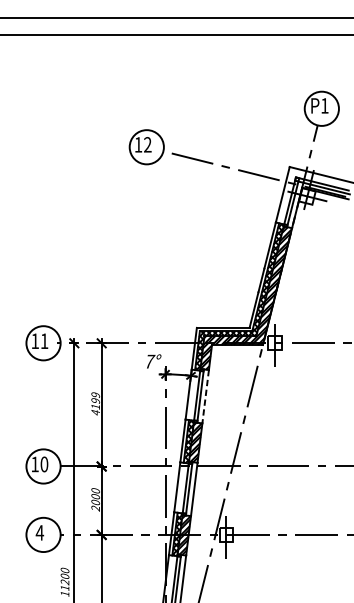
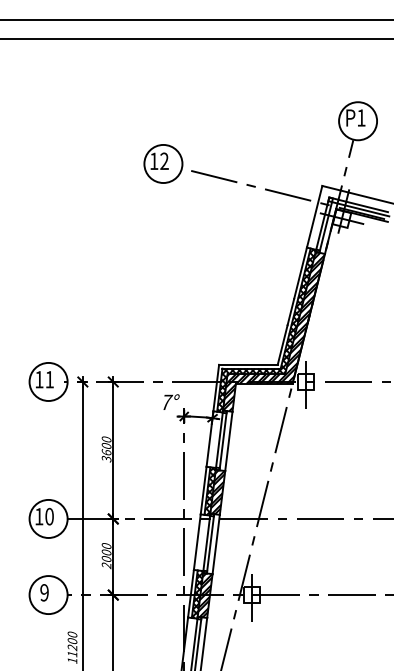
line: (205, 396) -> (228, 441), dashed -> solid
text: (95, 404) -> (106, 449), 4199 -> 3600
text: (39, 532) -> (44, 592), 4 -> 9

